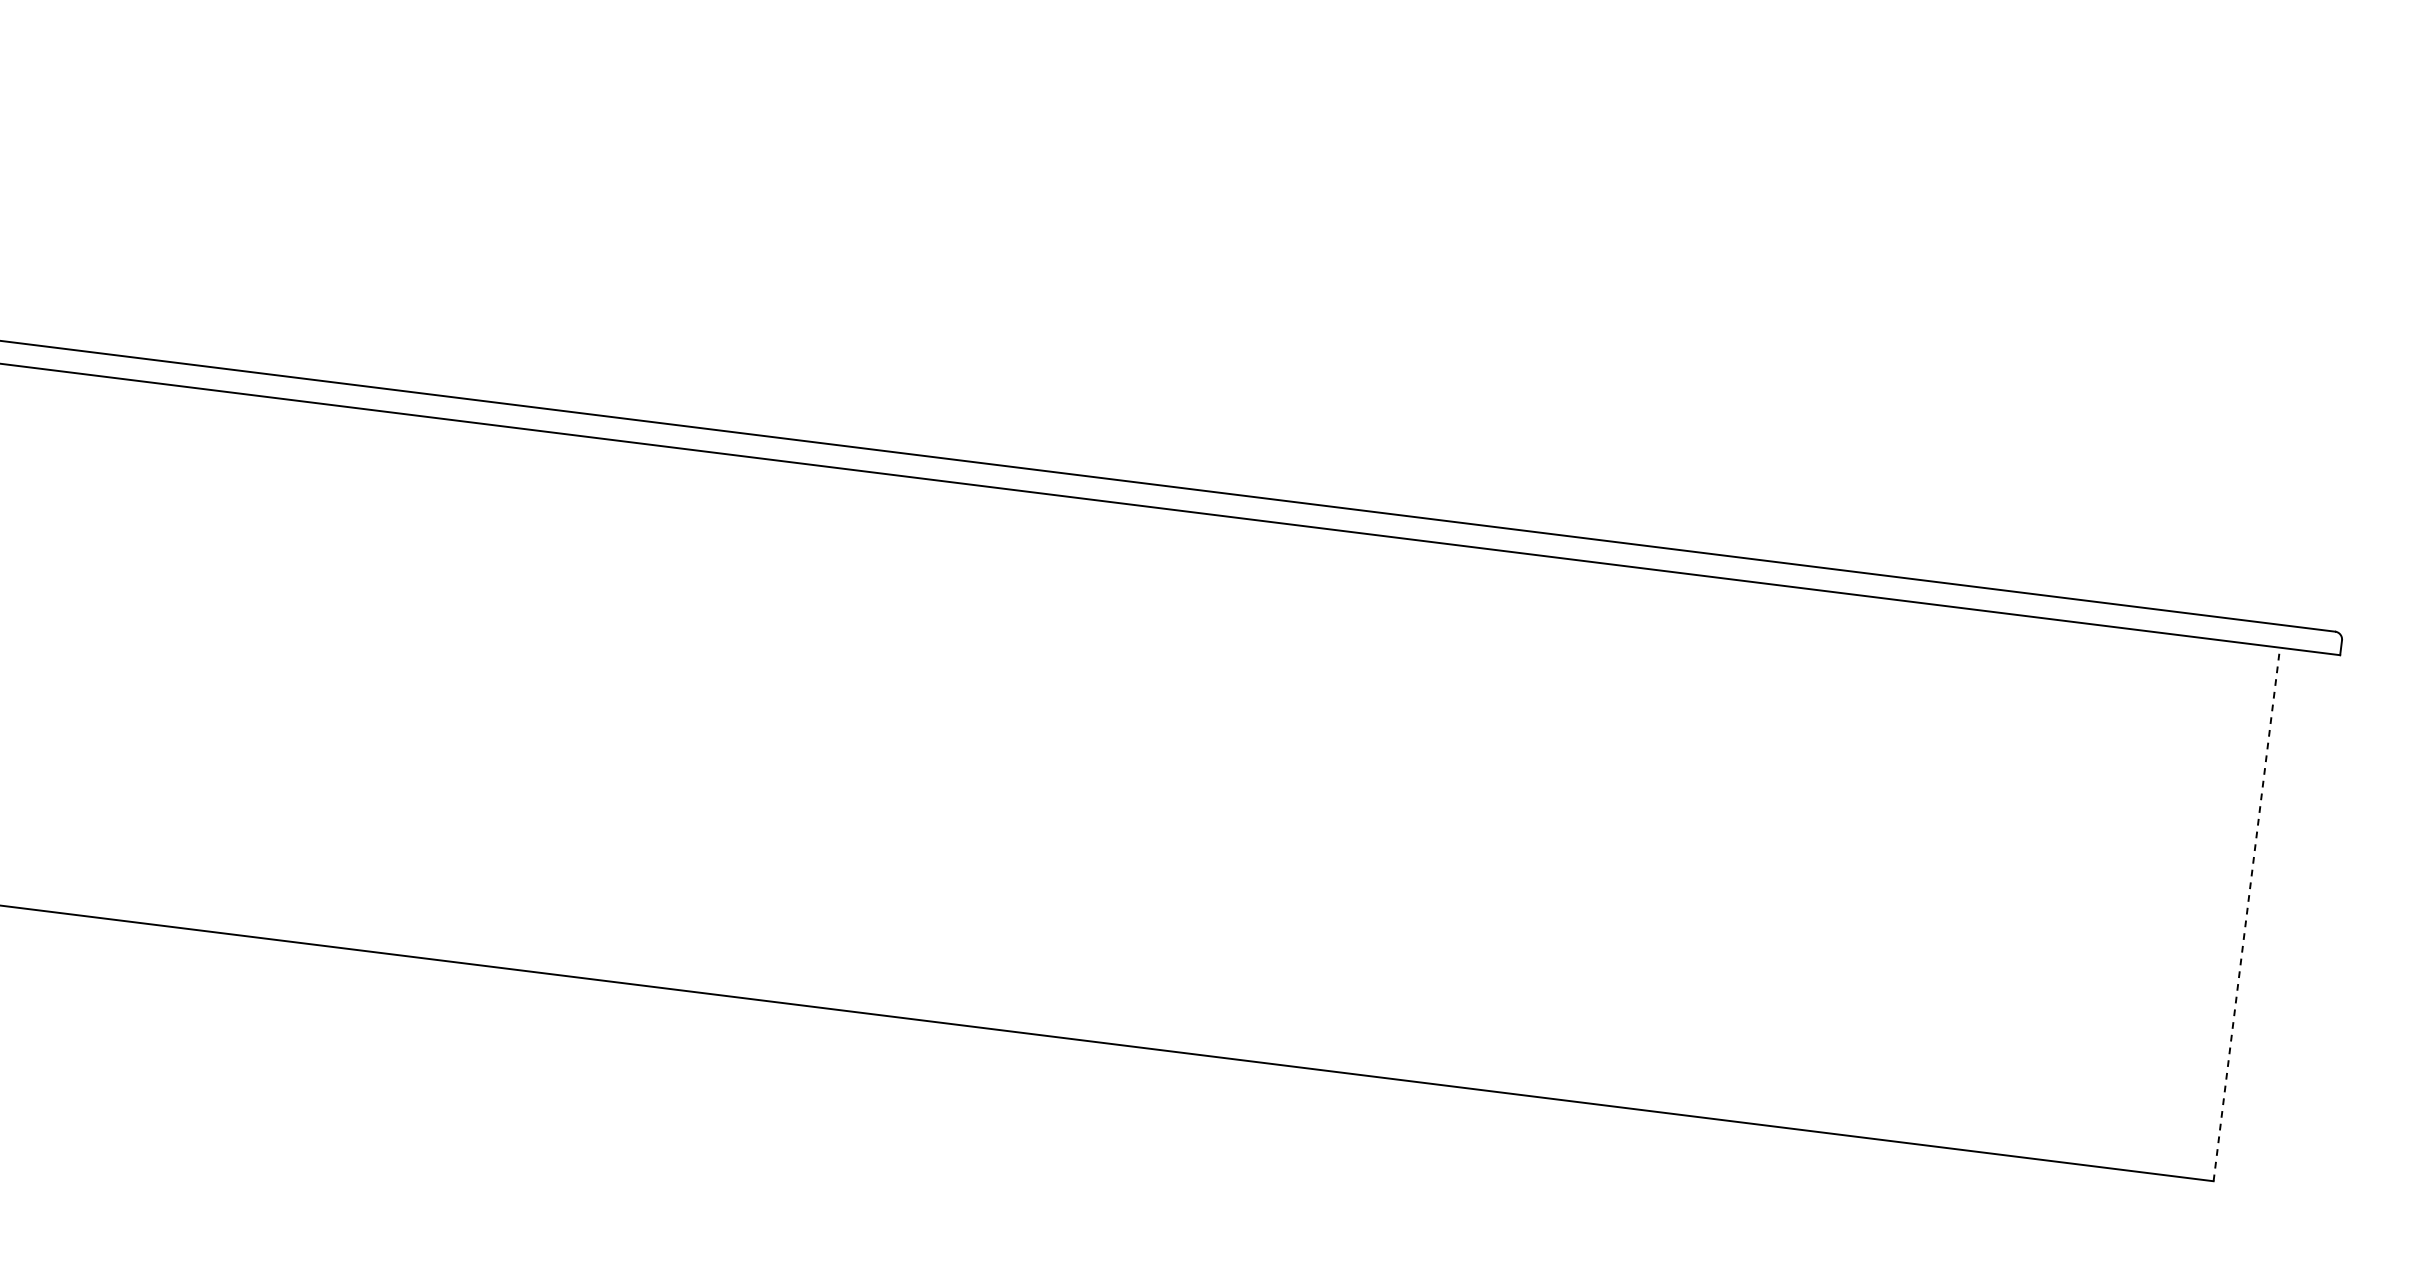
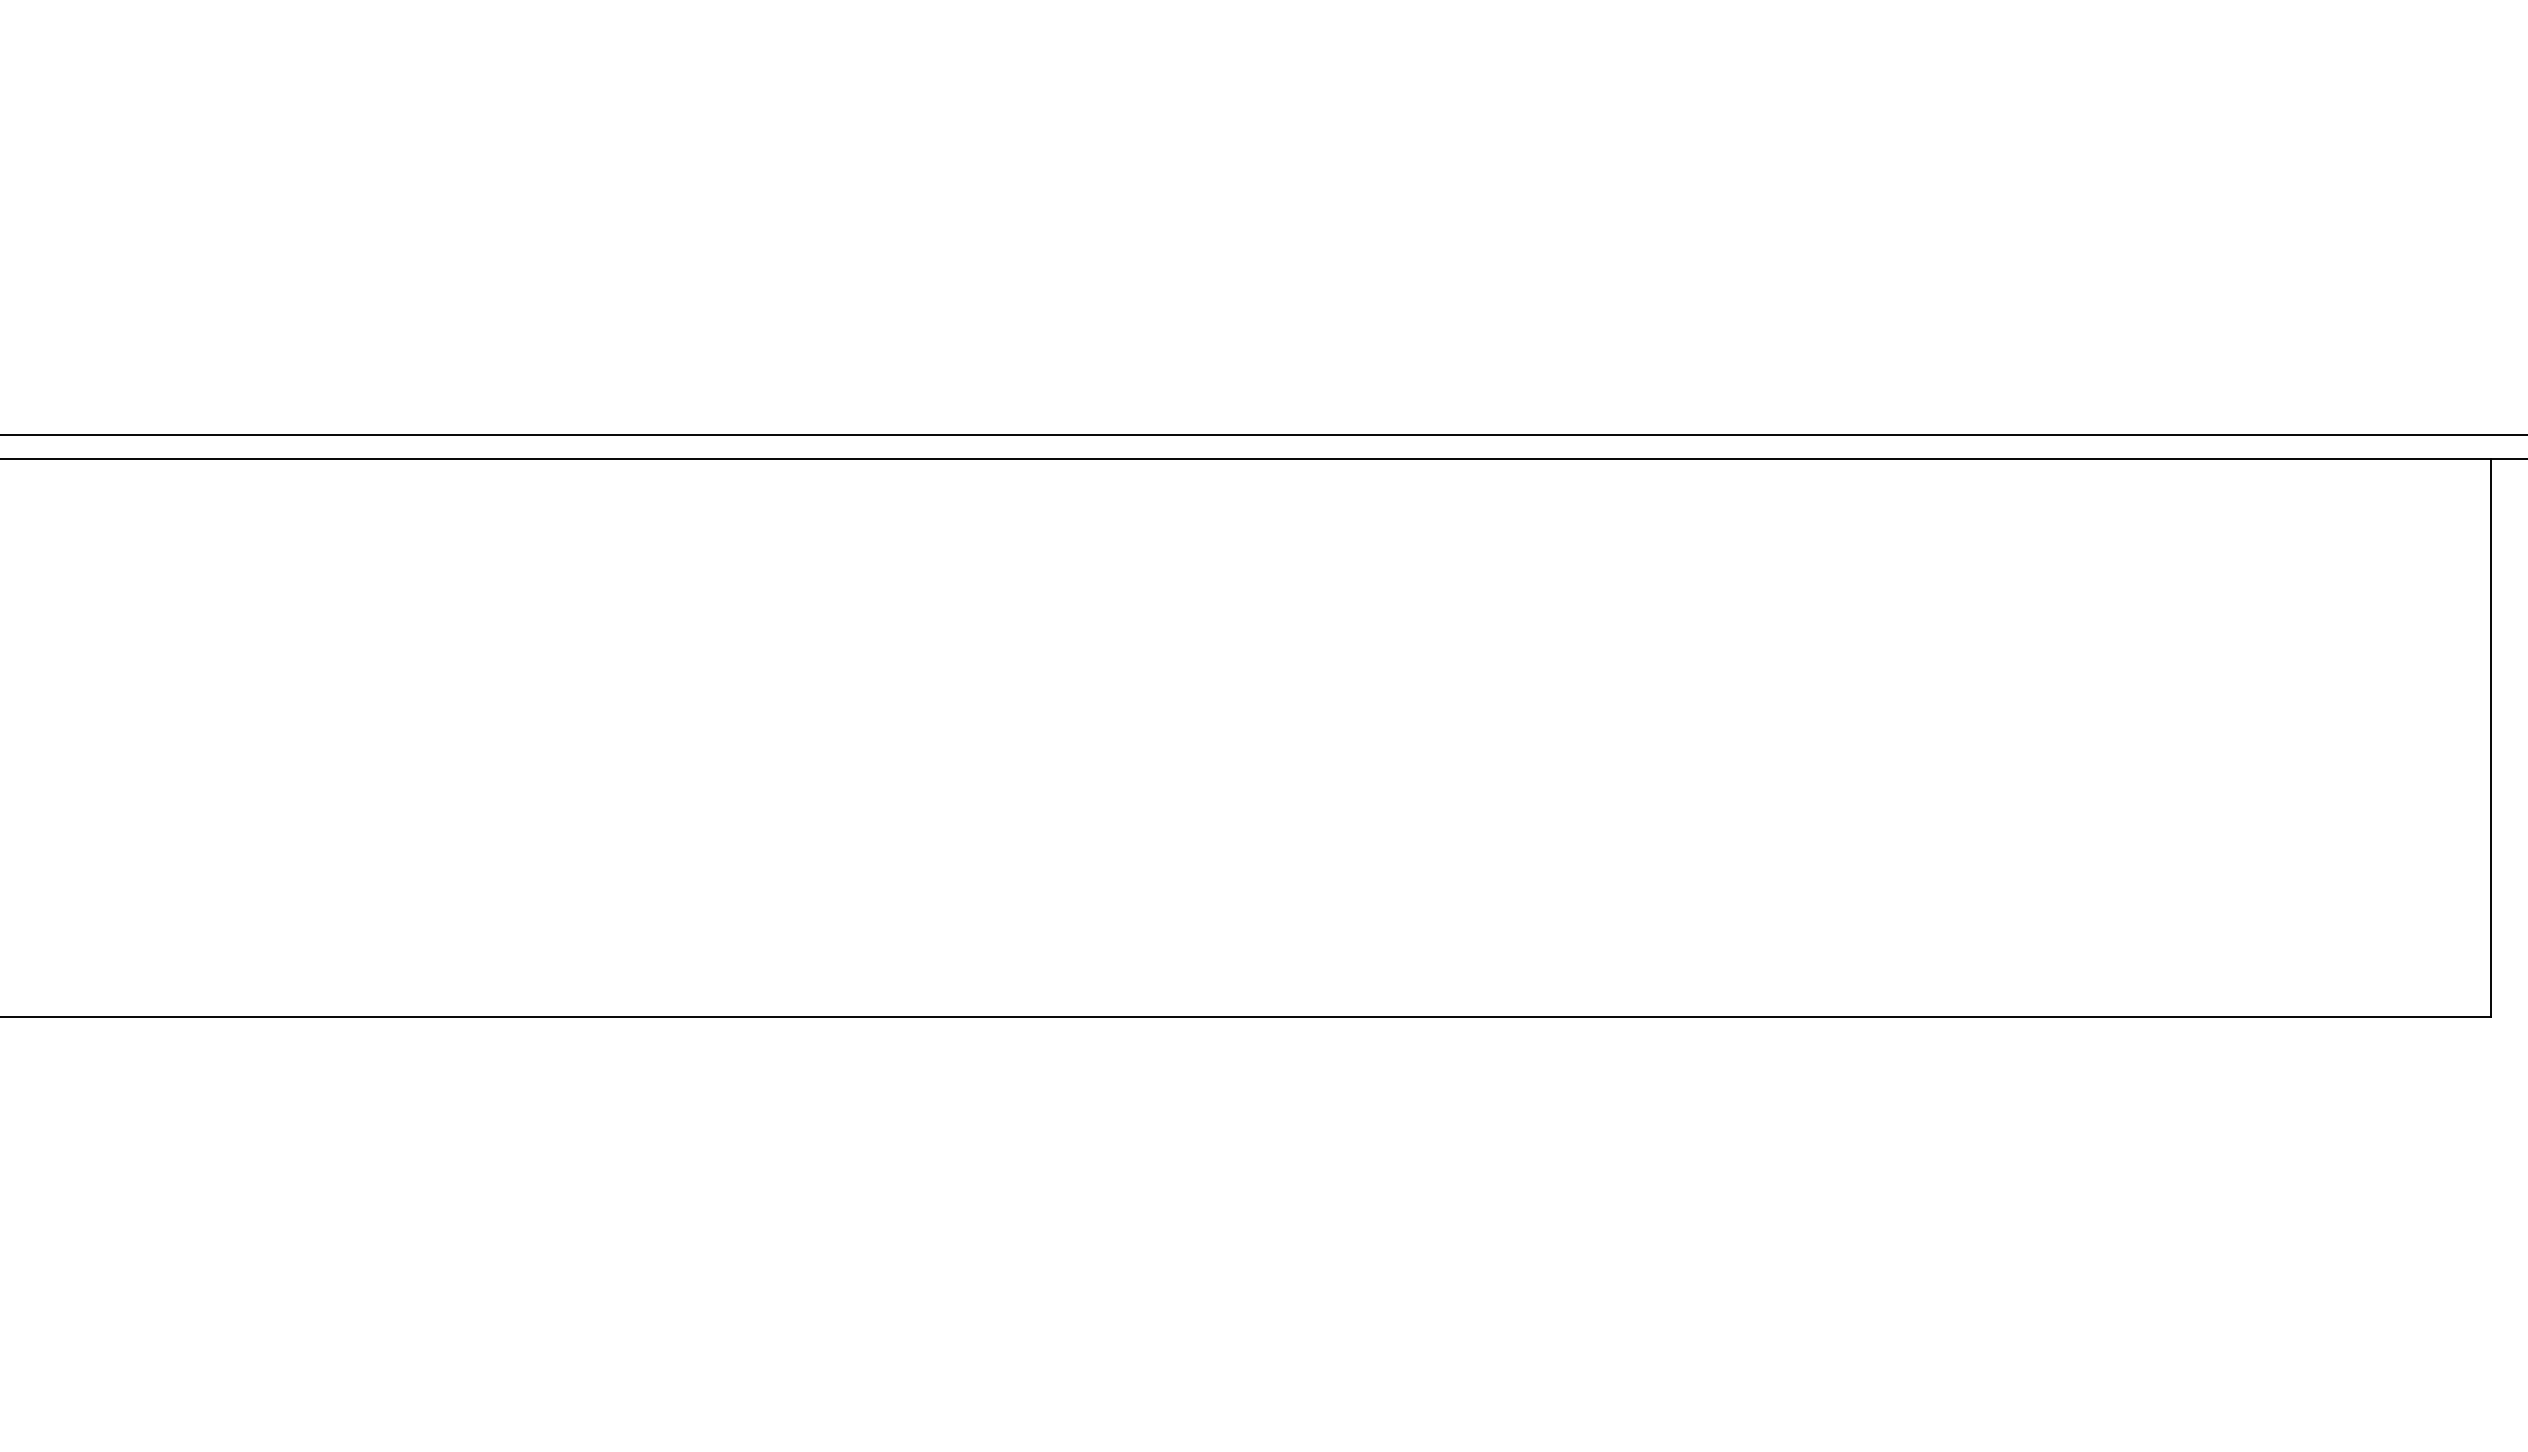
line: (2247, 914) -> (2491, 737), dashed -> solid

